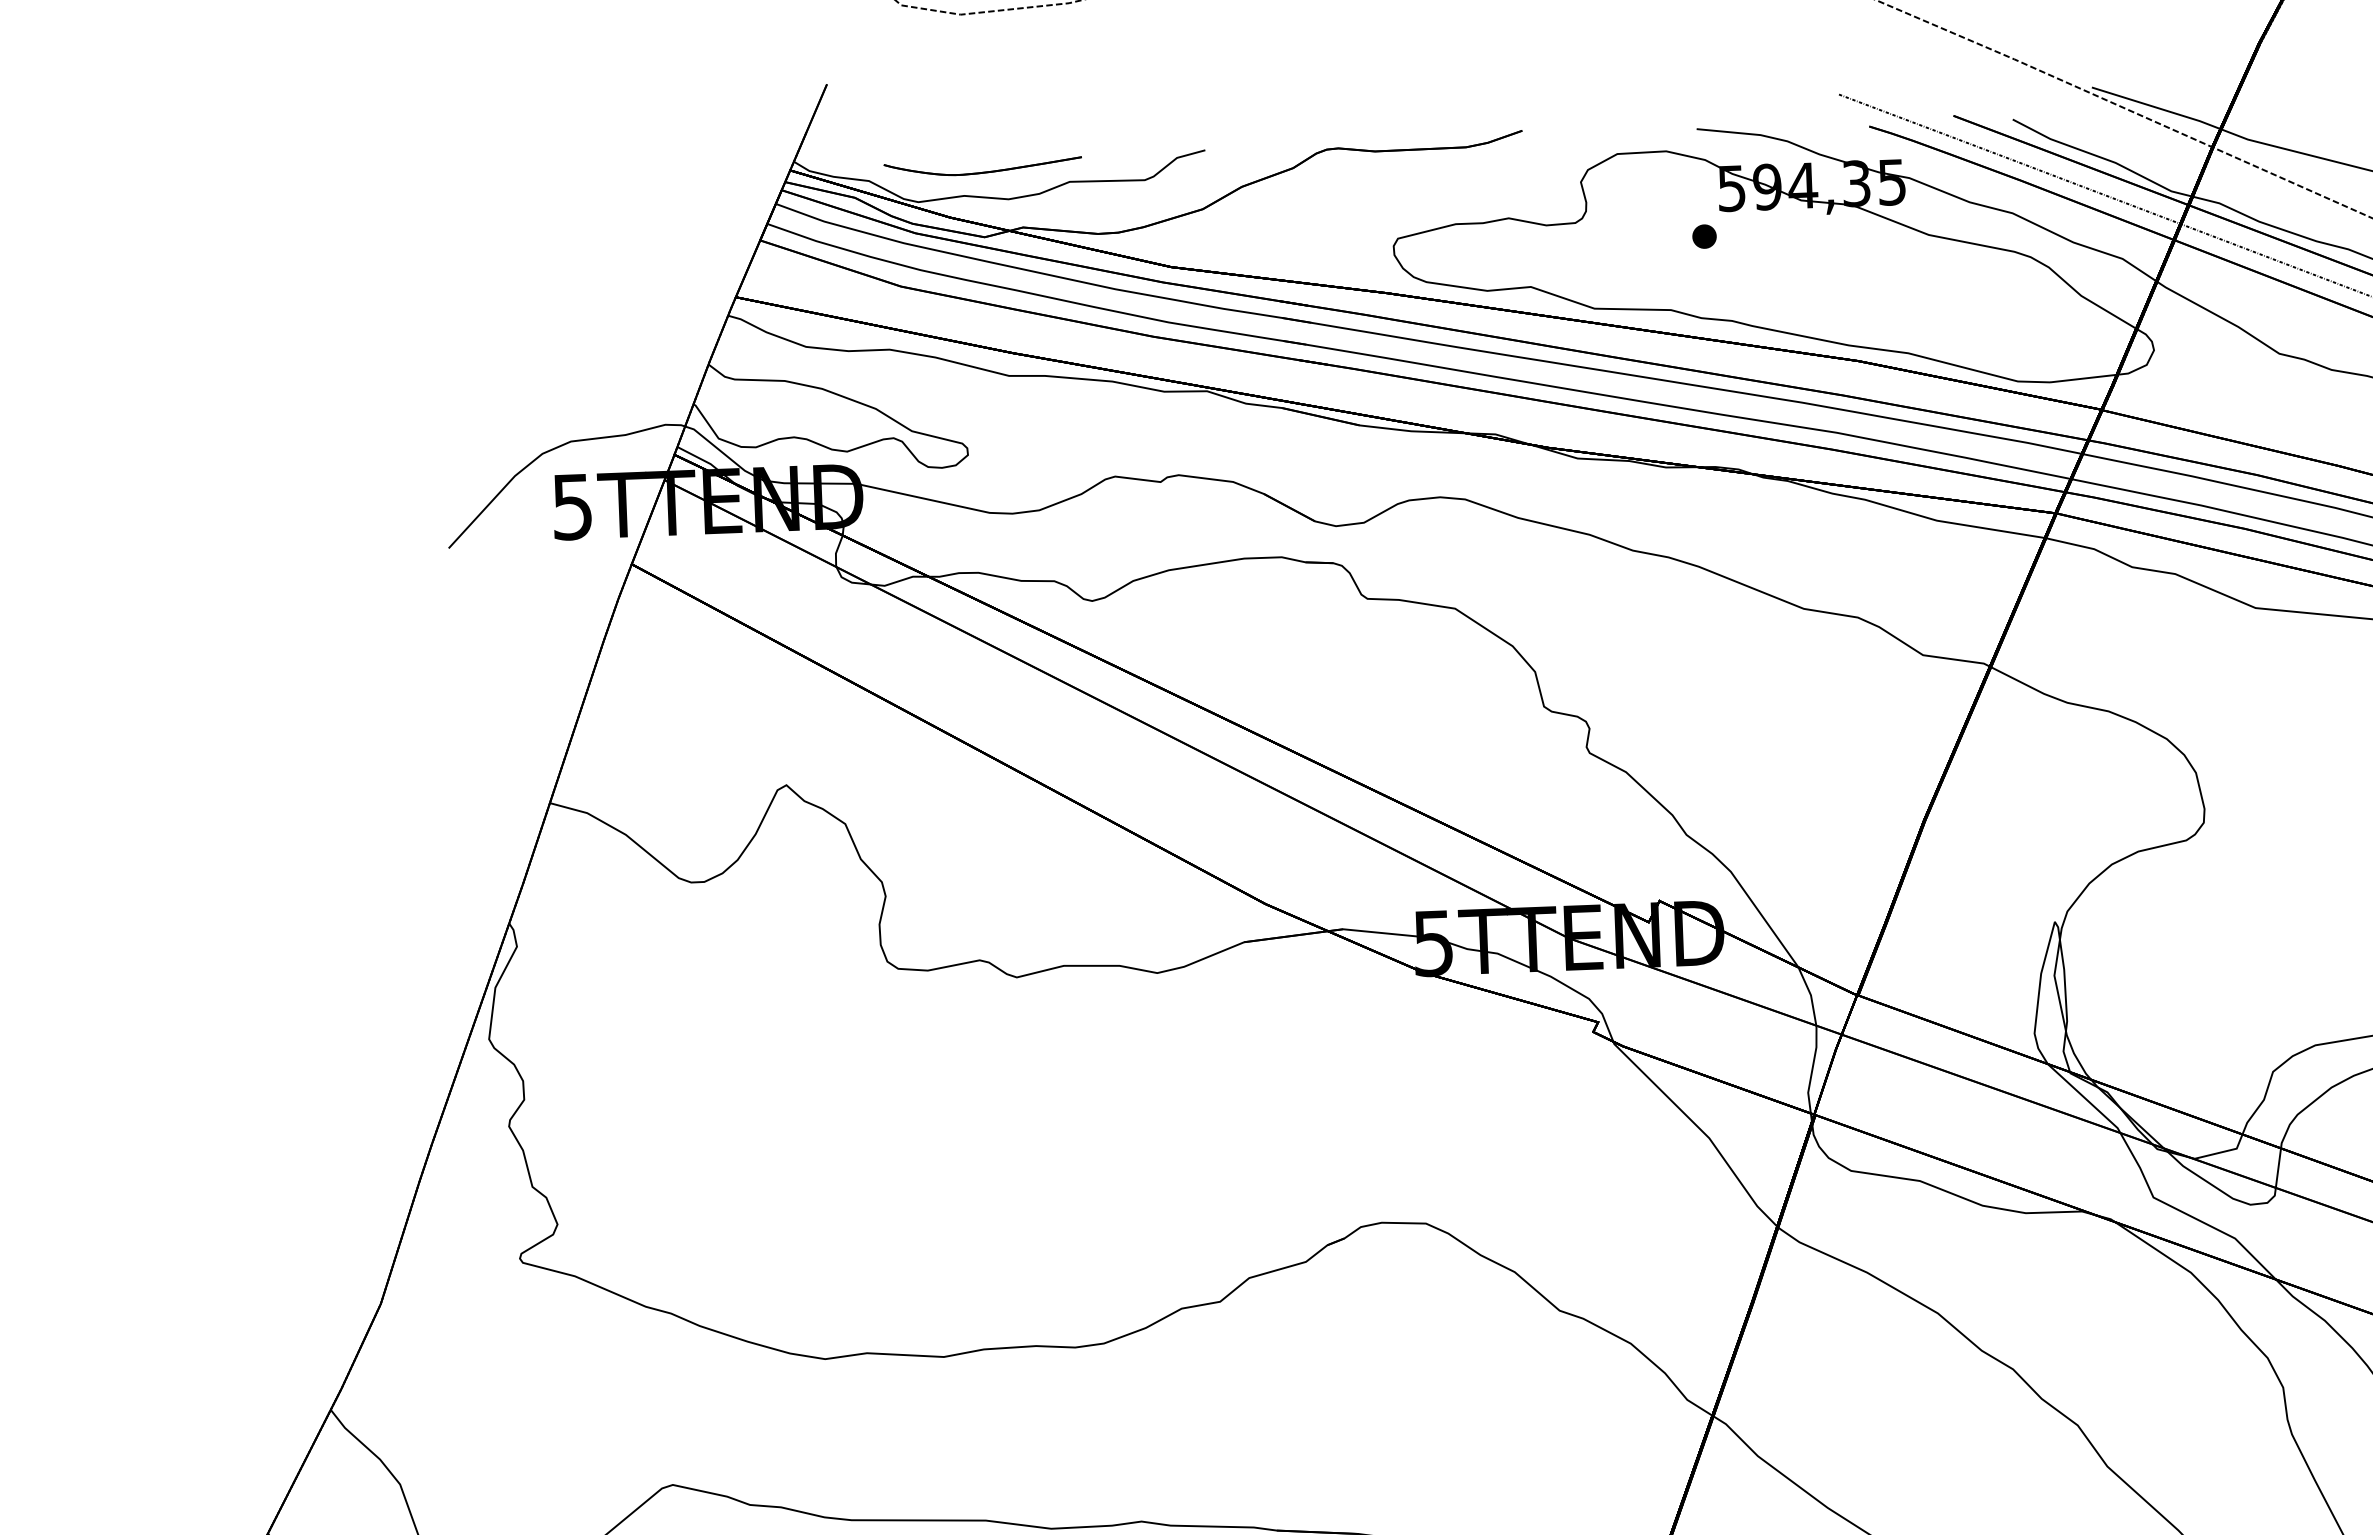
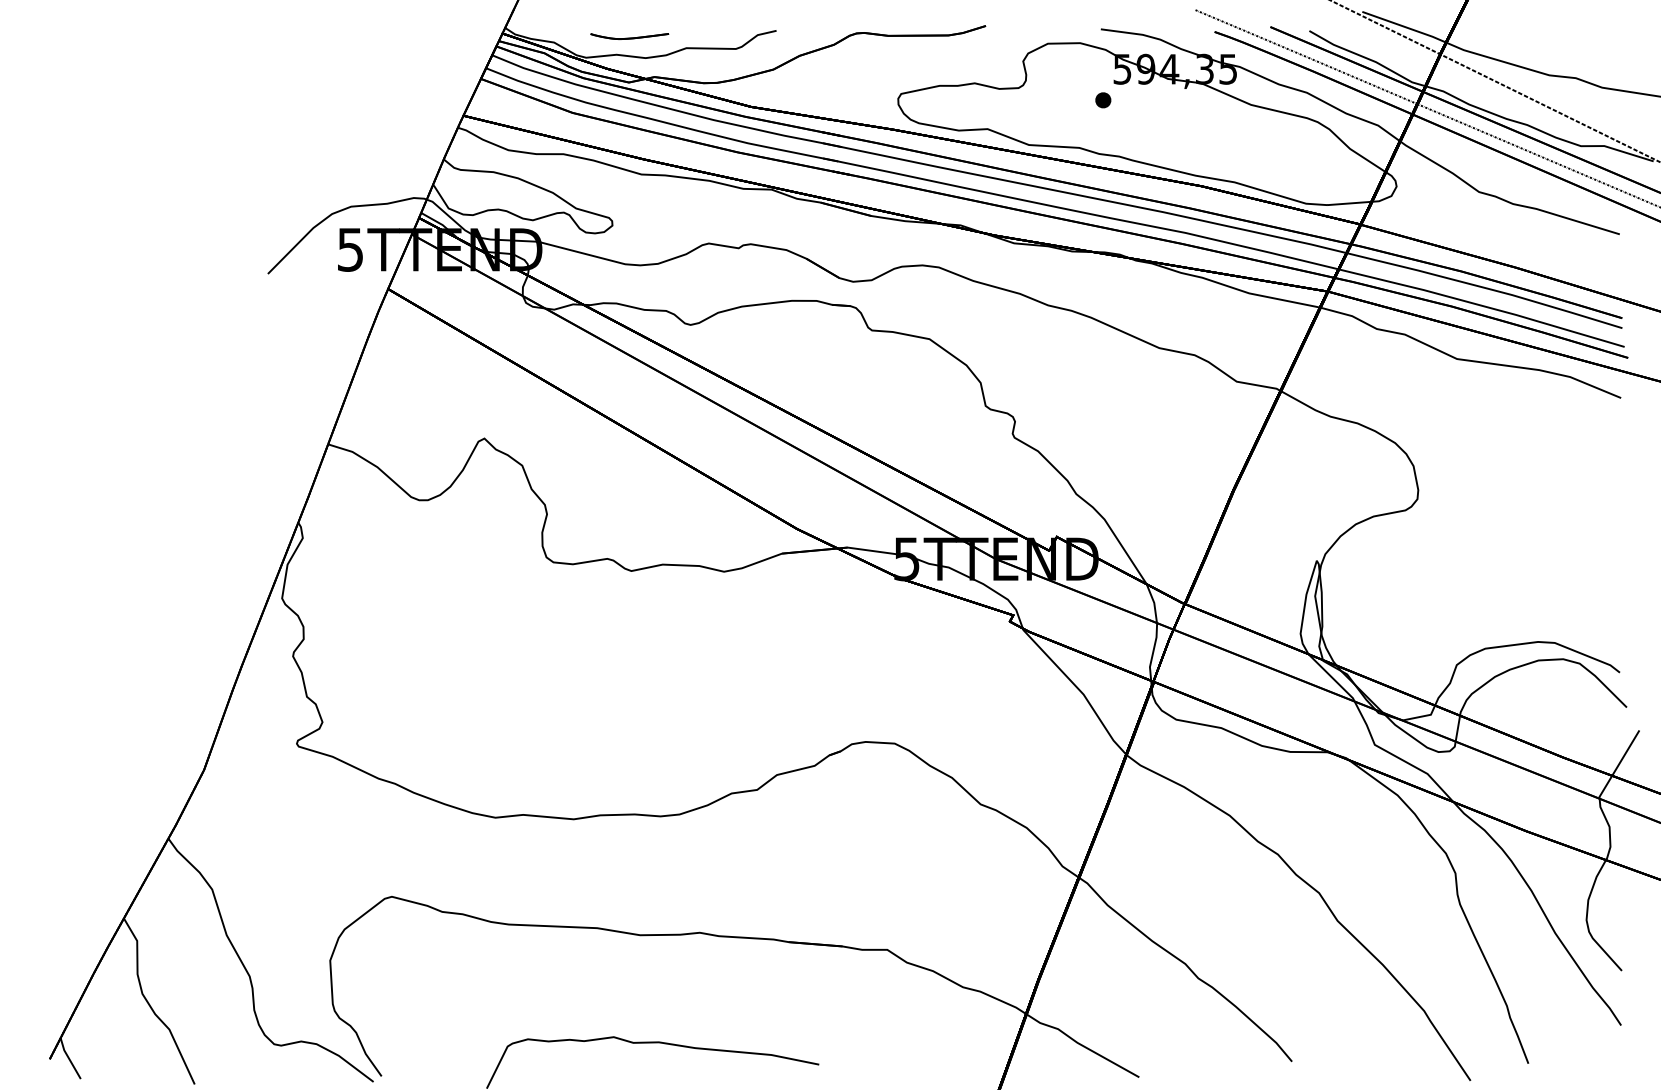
part: (982, 167) -> (629, 36), size x0.6

